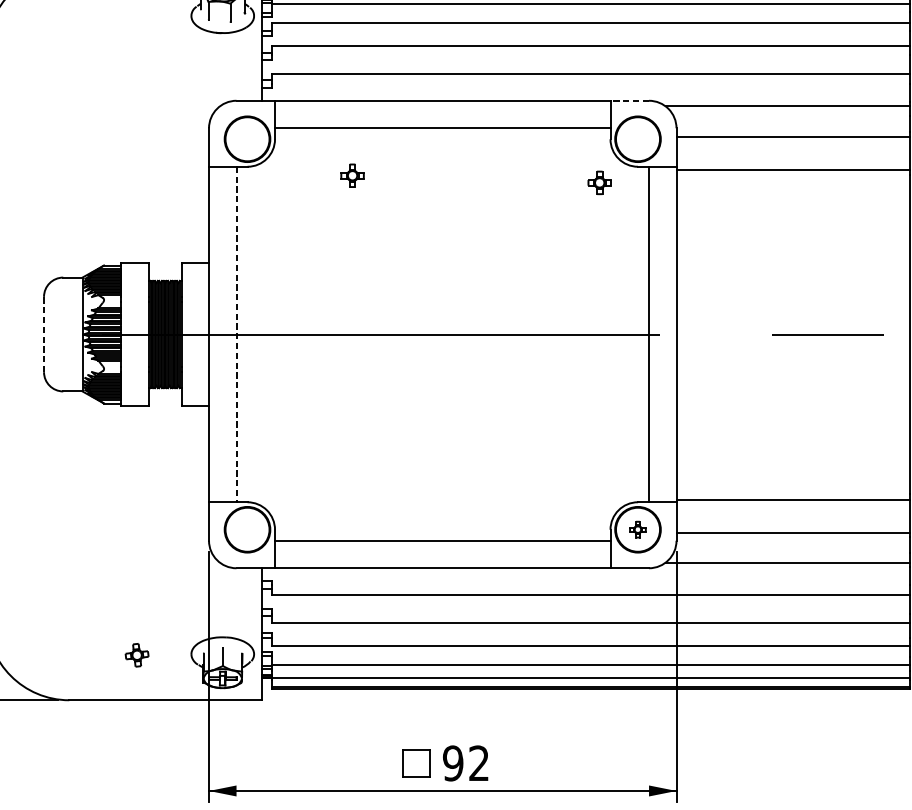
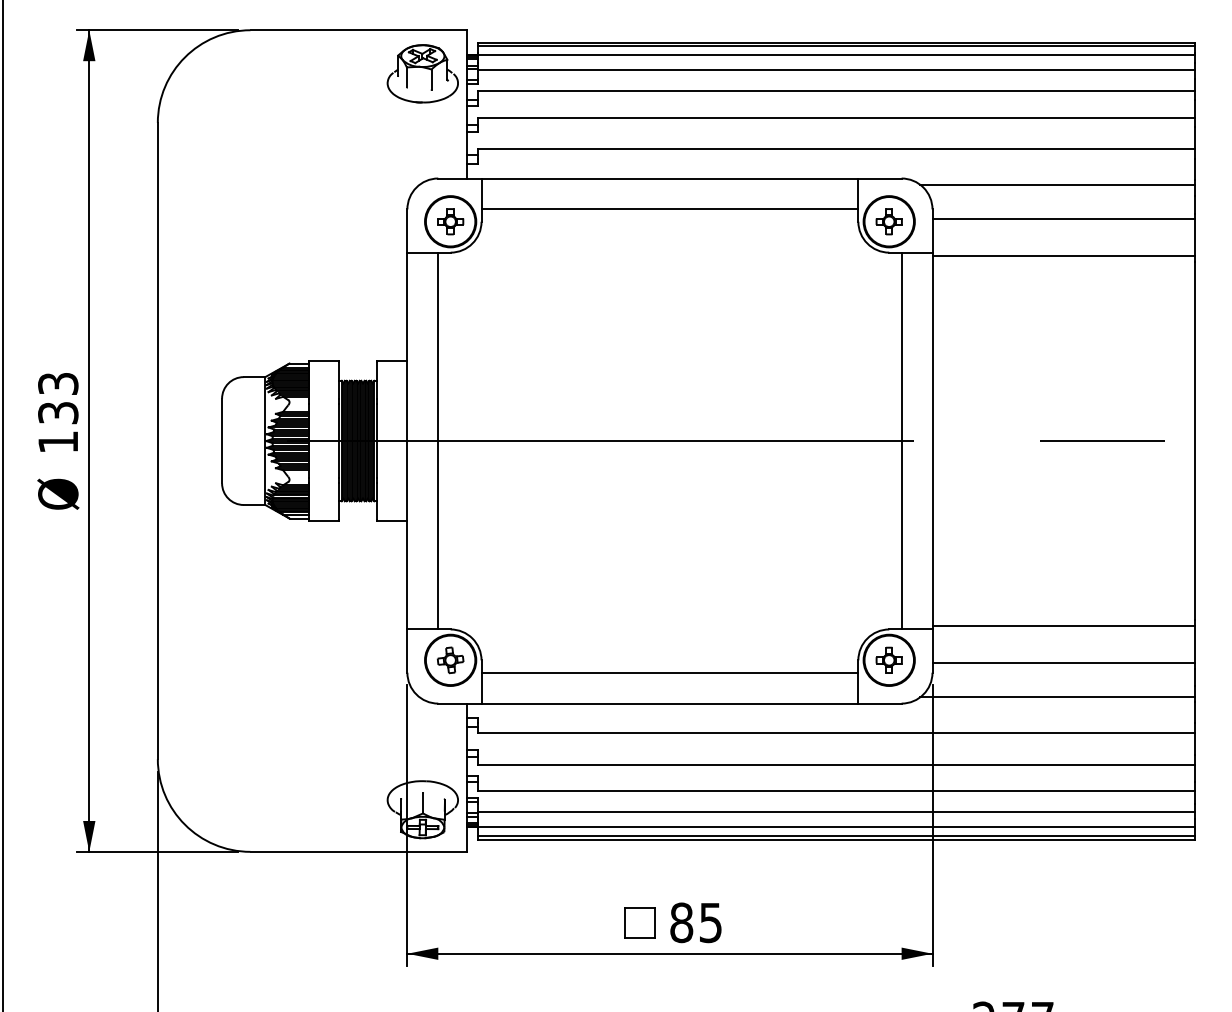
line: (629, 100) -> (879, 178), dashed -> solid
part: (352, 175) -> (450, 221), moved
part: (599, 182) -> (888, 221), moved
line: (44, 334) -> (222, 440), dashed -> solid
line: (236, 334) -> (438, 441), dashed -> solid
part: (637, 529) -> (888, 659), size x1.43
part: (136, 655) -> (450, 660), moved
text: (465, 763) -> (695, 922), 92 -> 85

